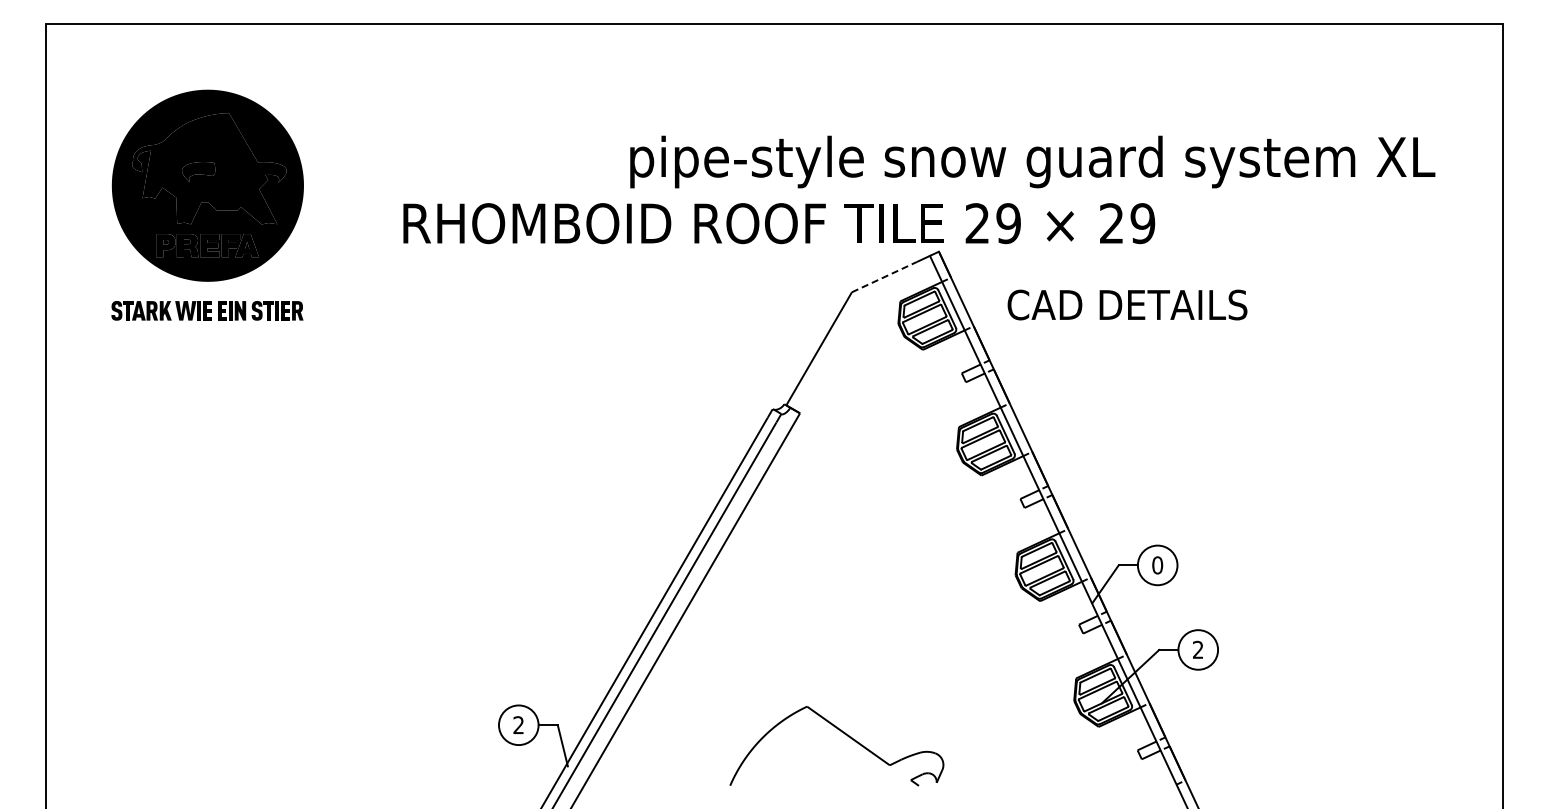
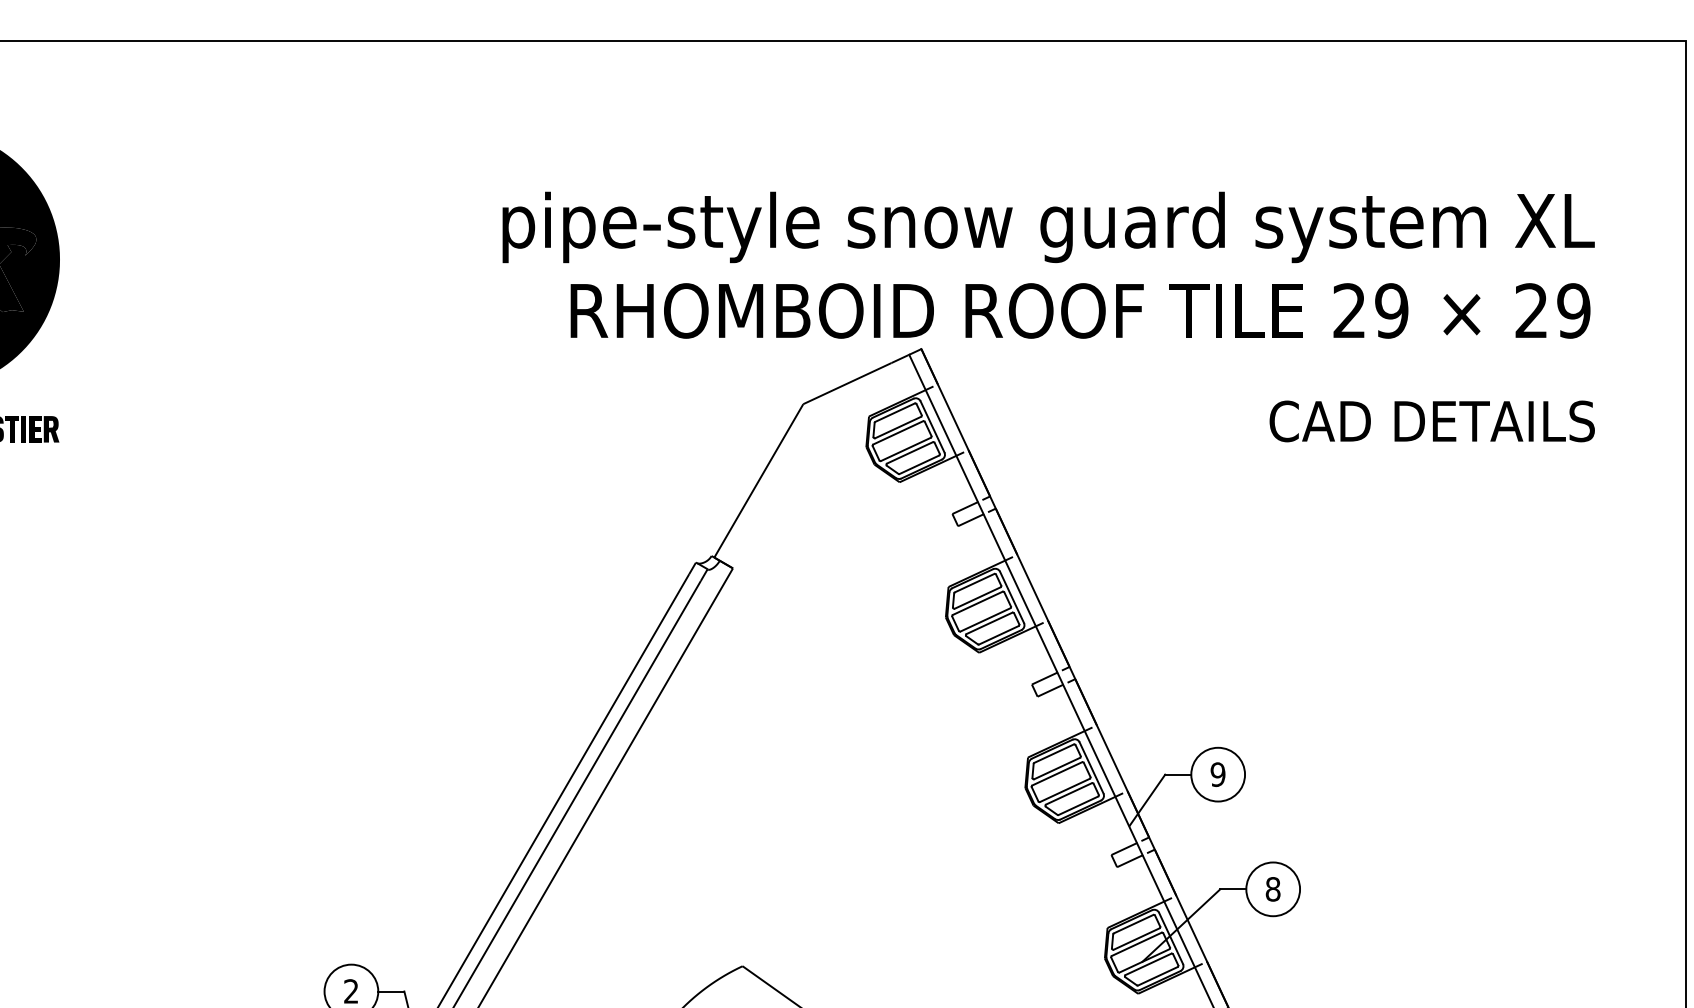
text: (779, 223) -> (1080, 310), moved
line: (884, 277) -> (847, 384), dashed -> solid
text: (1127, 304) -> (1432, 420), moved
text: (1157, 565) -> (1217, 774), 0 -> 9
text: (1197, 649) -> (1272, 888), 2 -> 8

